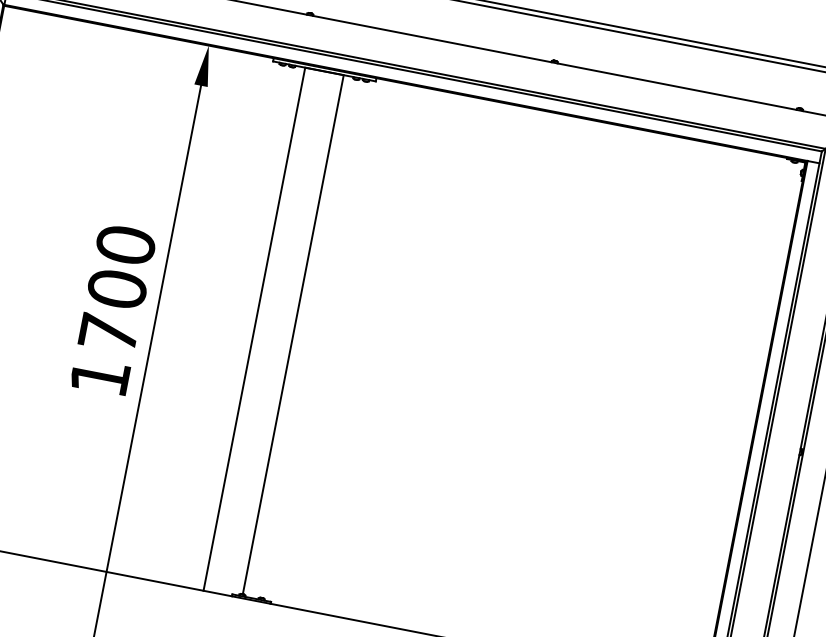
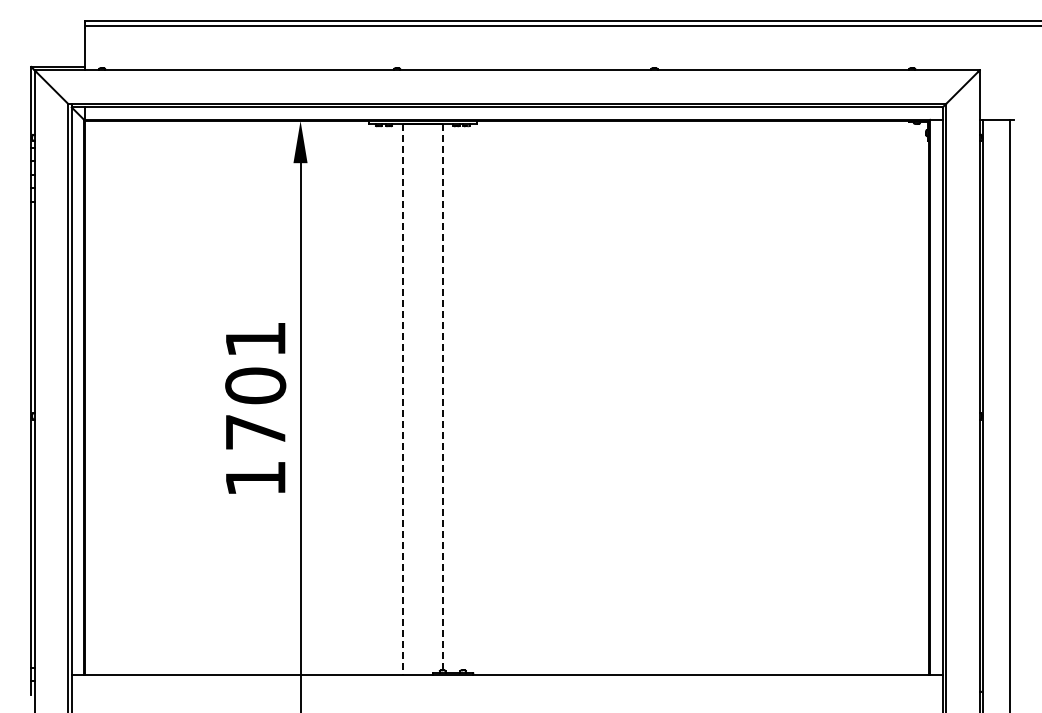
text: (125, 245) -> (255, 339), 1700 -> 1701
line: (254, 329) -> (402, 399), solid -> dashed
line: (293, 334) -> (443, 397), solid -> dashed

